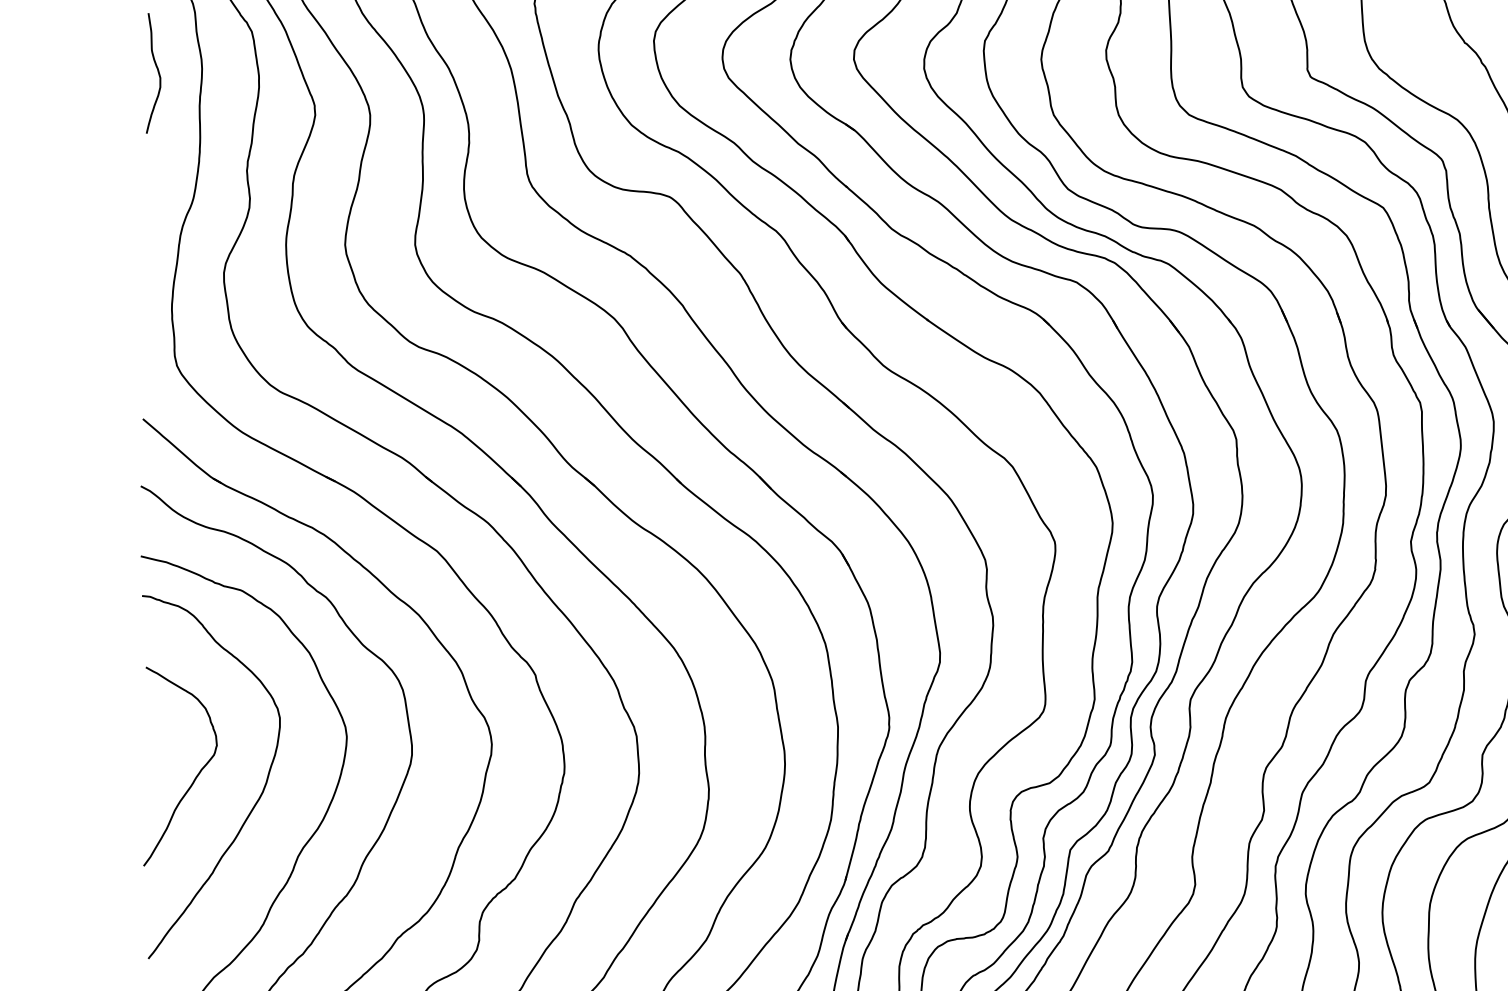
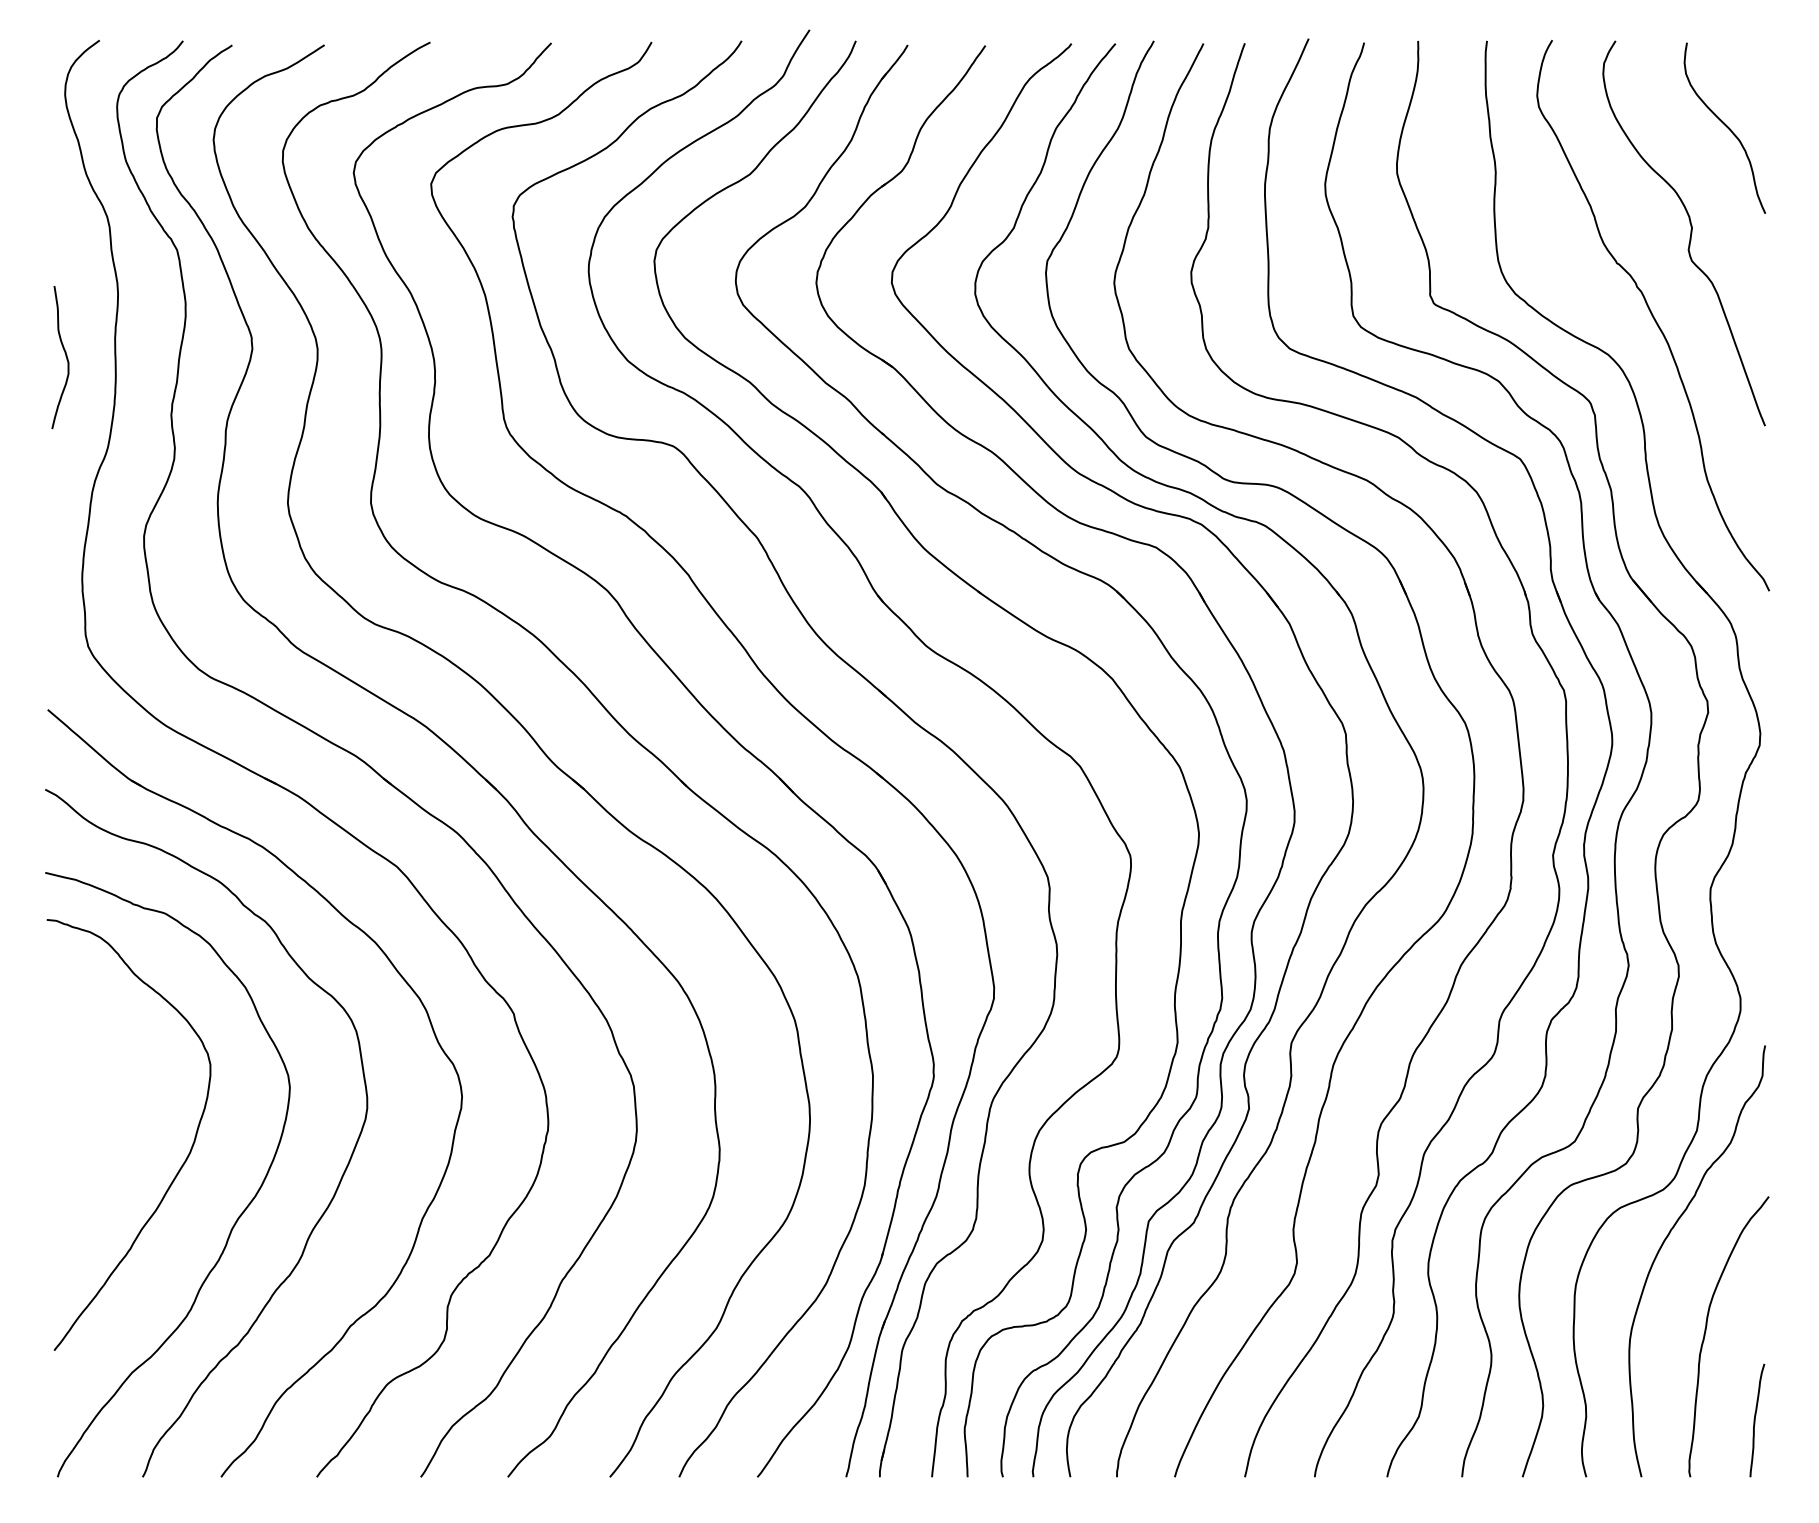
curve: (157, 72) -> (65, 356), moved
curve: (195, 776) -> (110, 1134), removed

